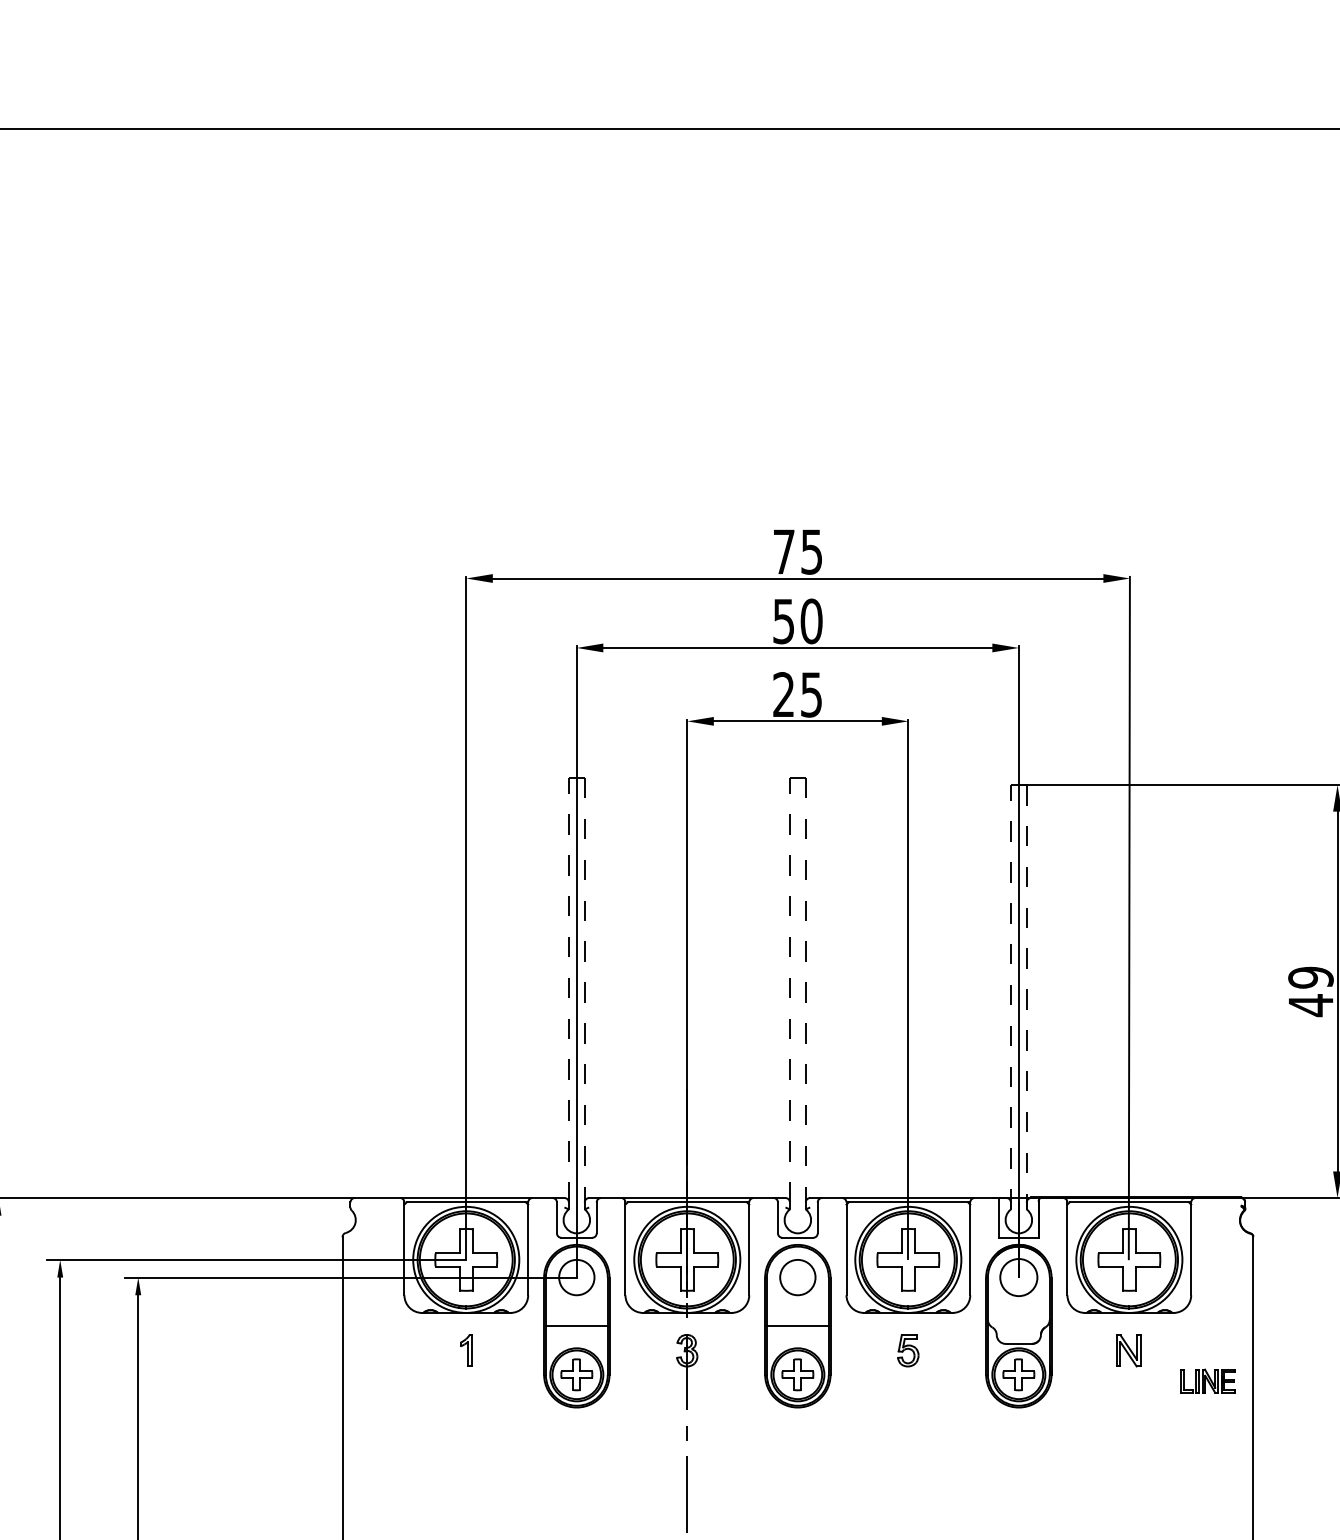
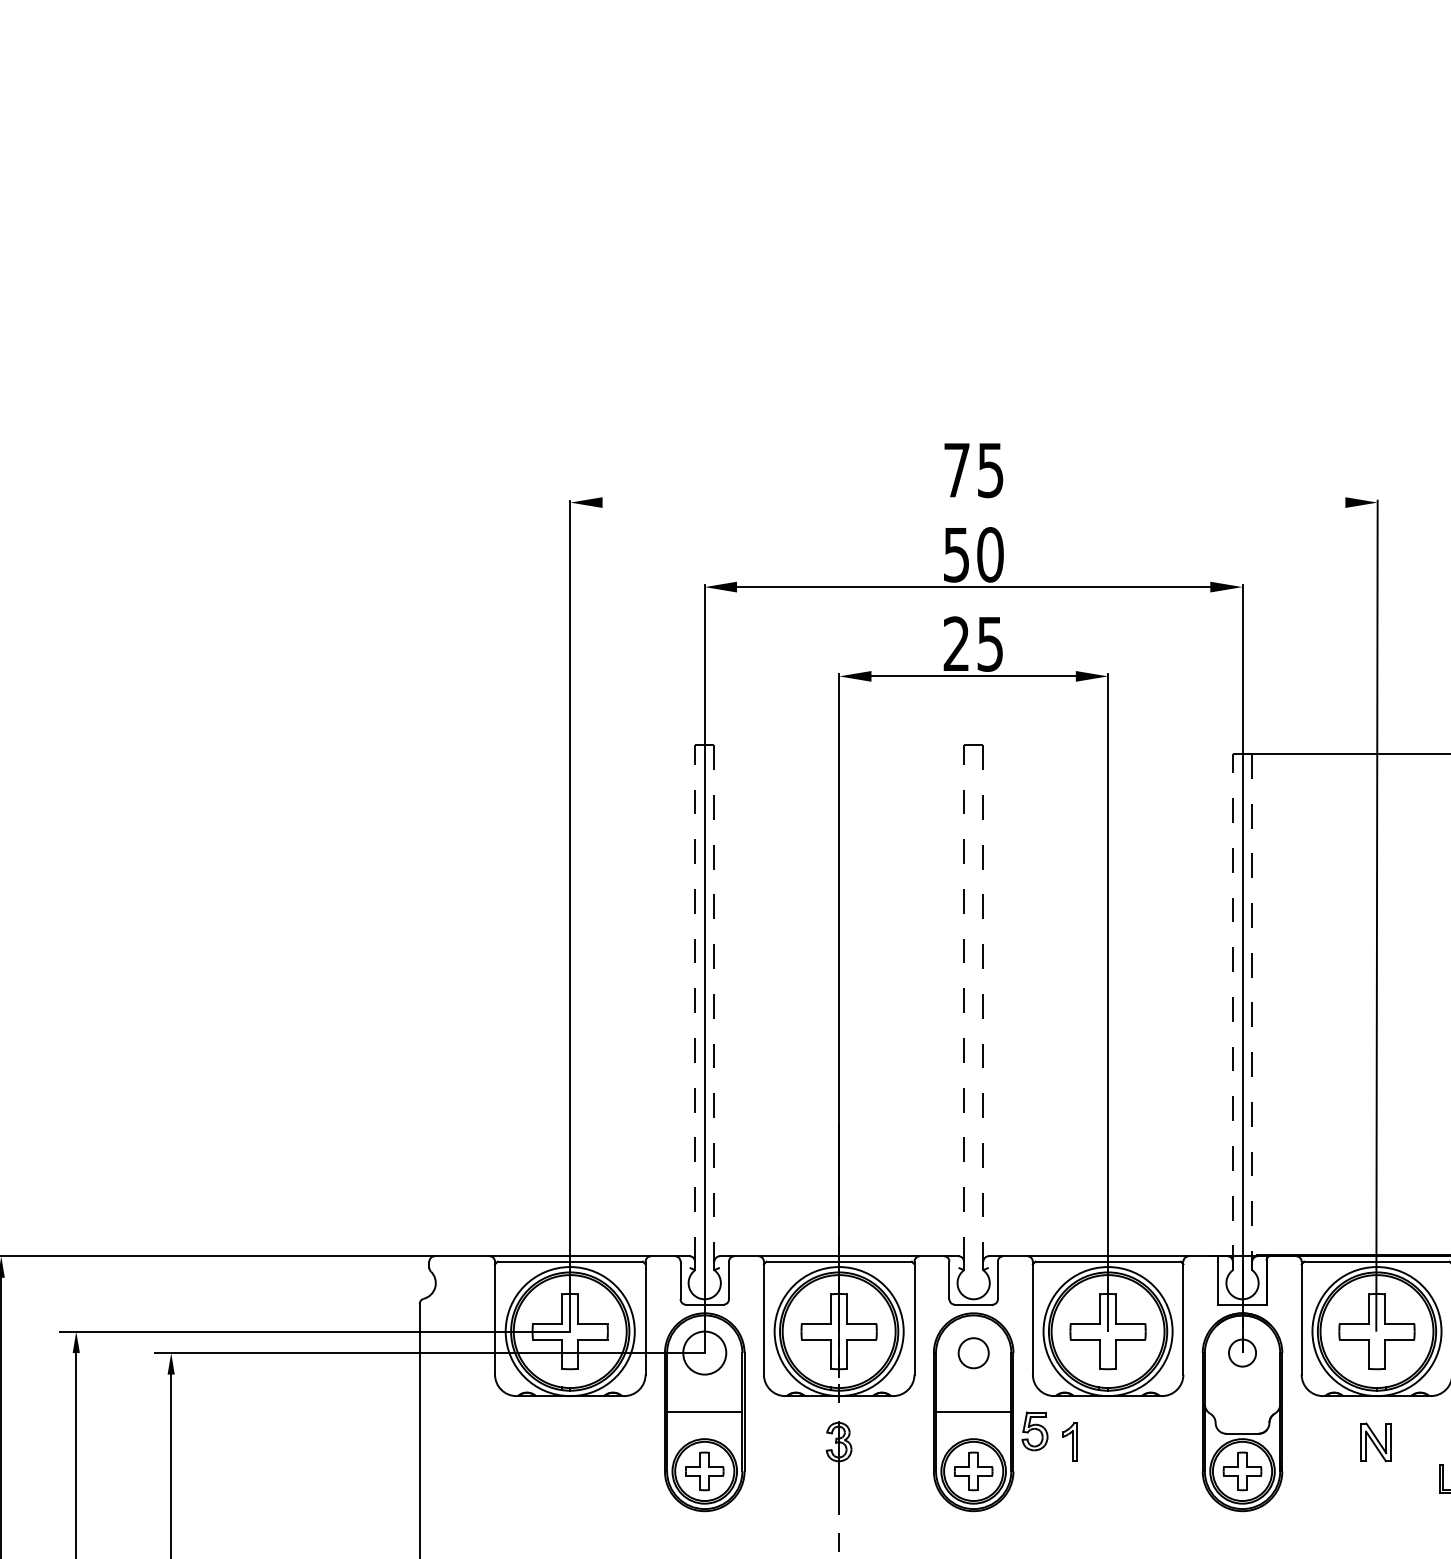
line: (797, 578) -> (973, 502), removed
circle: (797, 1277) -> (973, 1353), size x0.7
circle: (1018, 1277) -> (1242, 1353), size x0.6
part: (466, 1350) -> (1070, 1441), moved
part: (908, 1350) -> (1035, 1430), moved

